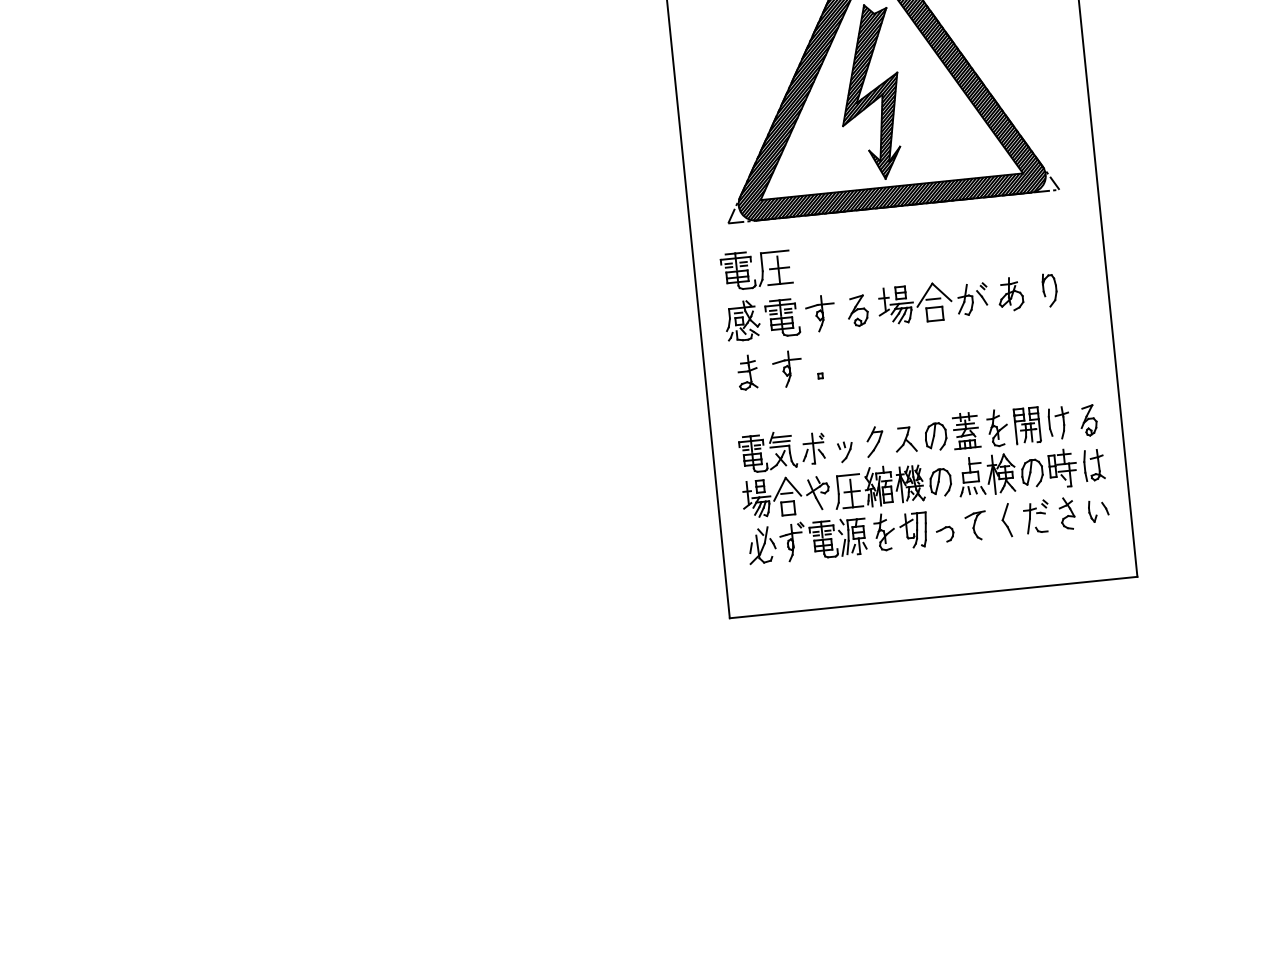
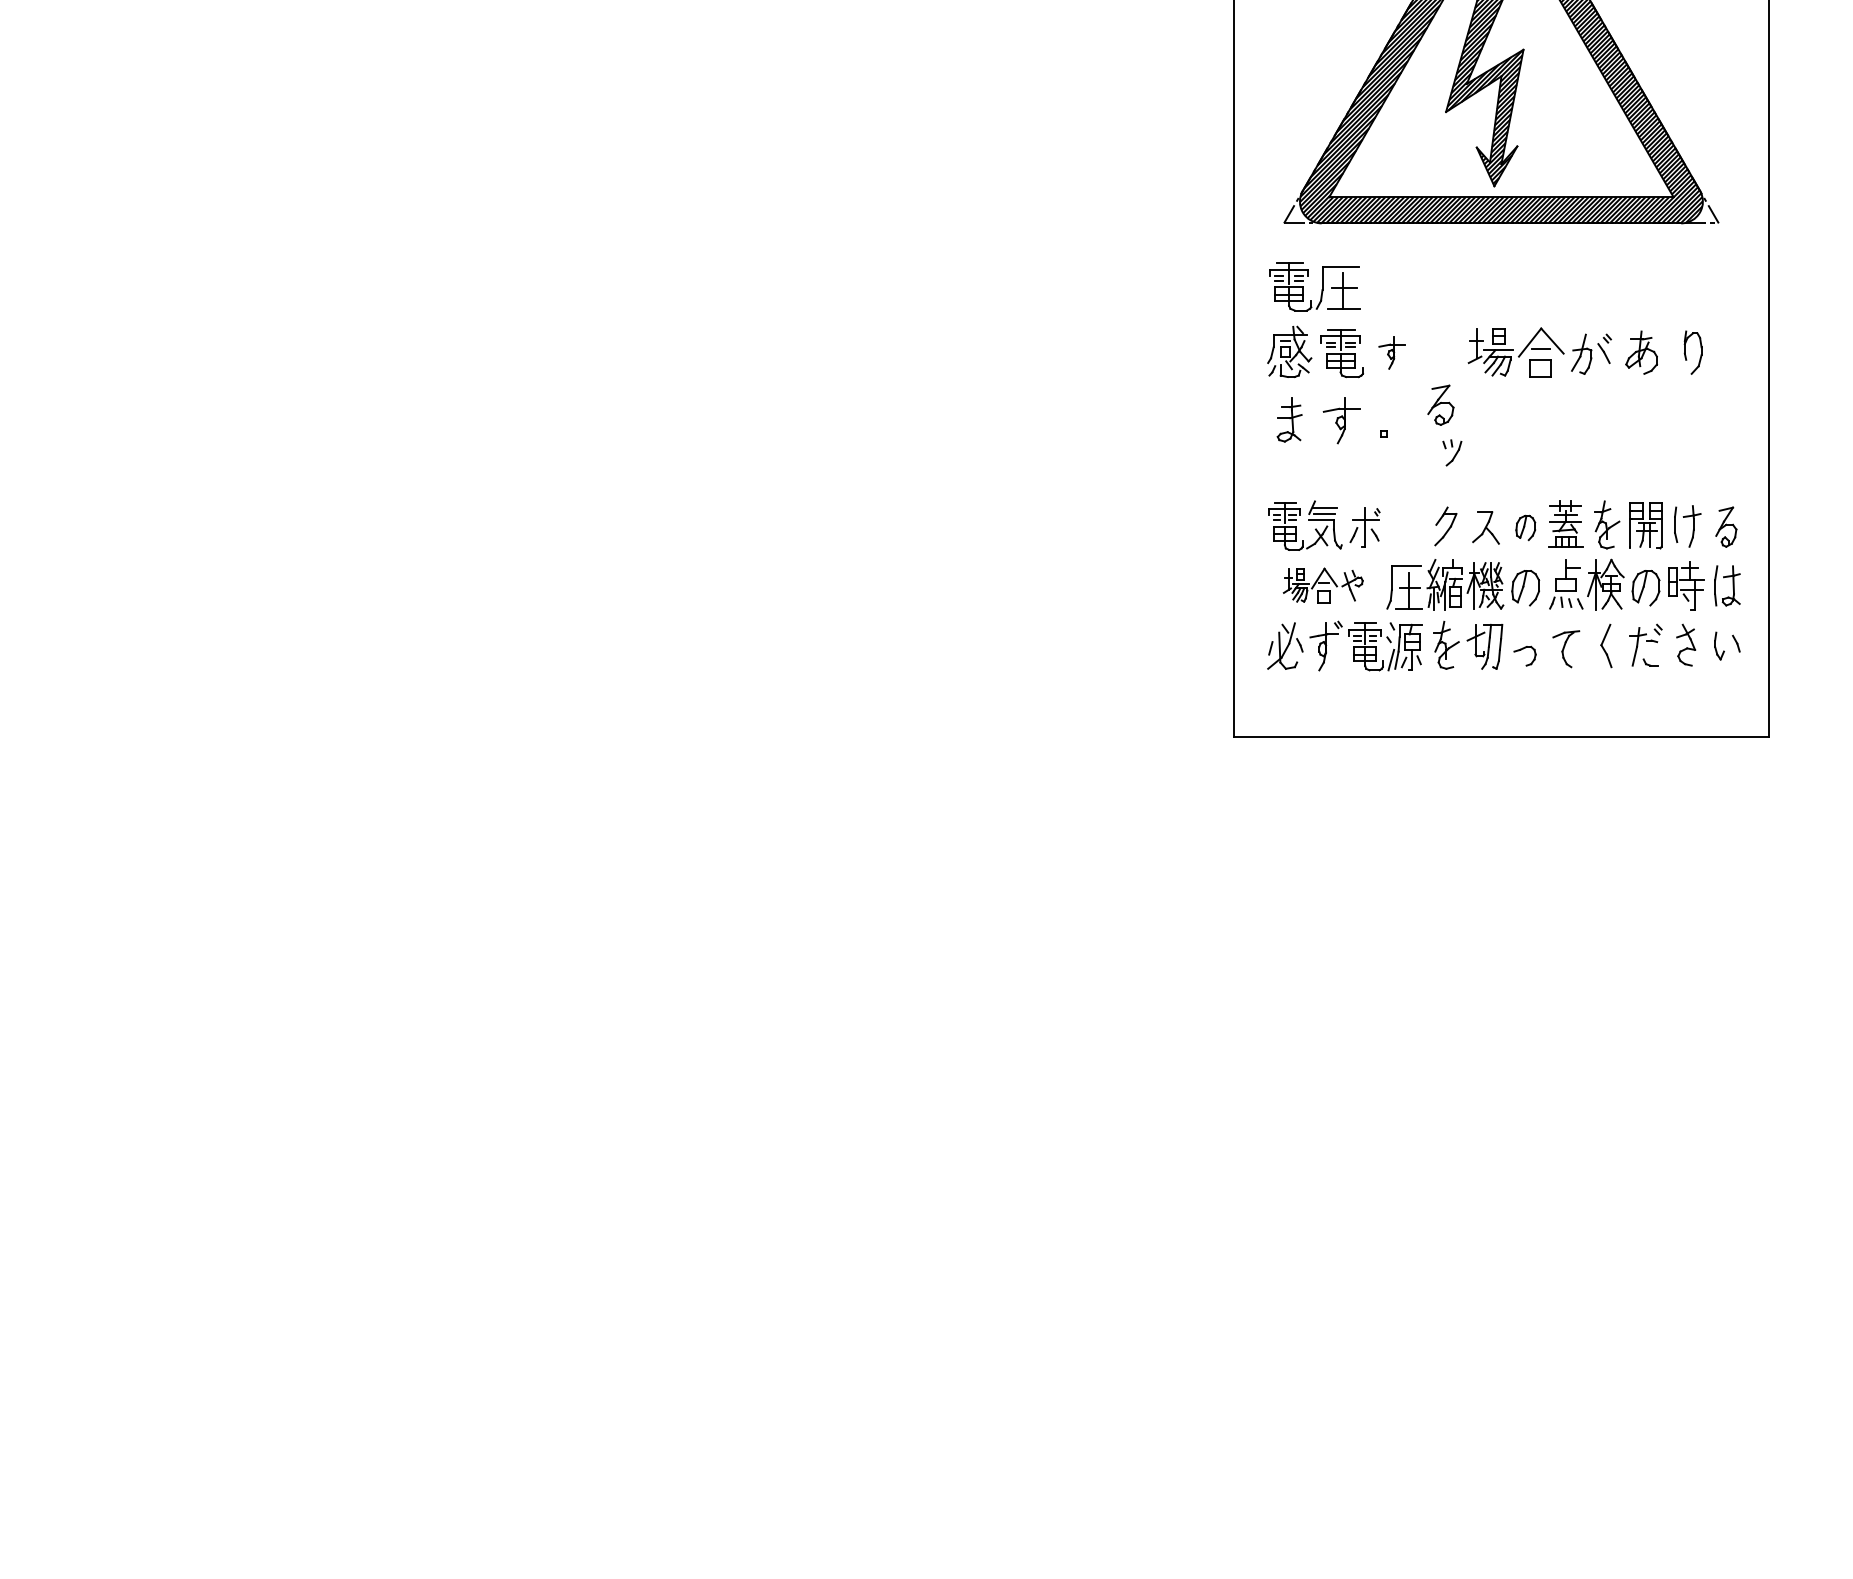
part: (857, 310) -> (1440, 404), moved
part: (820, 313) -> (1391, 352), size x0.7
part: (935, 436) -> (1525, 527), size x0.7
part: (845, 451) -> (1452, 452), moved
part: (786, 496) -> (1323, 585), size x0.7

